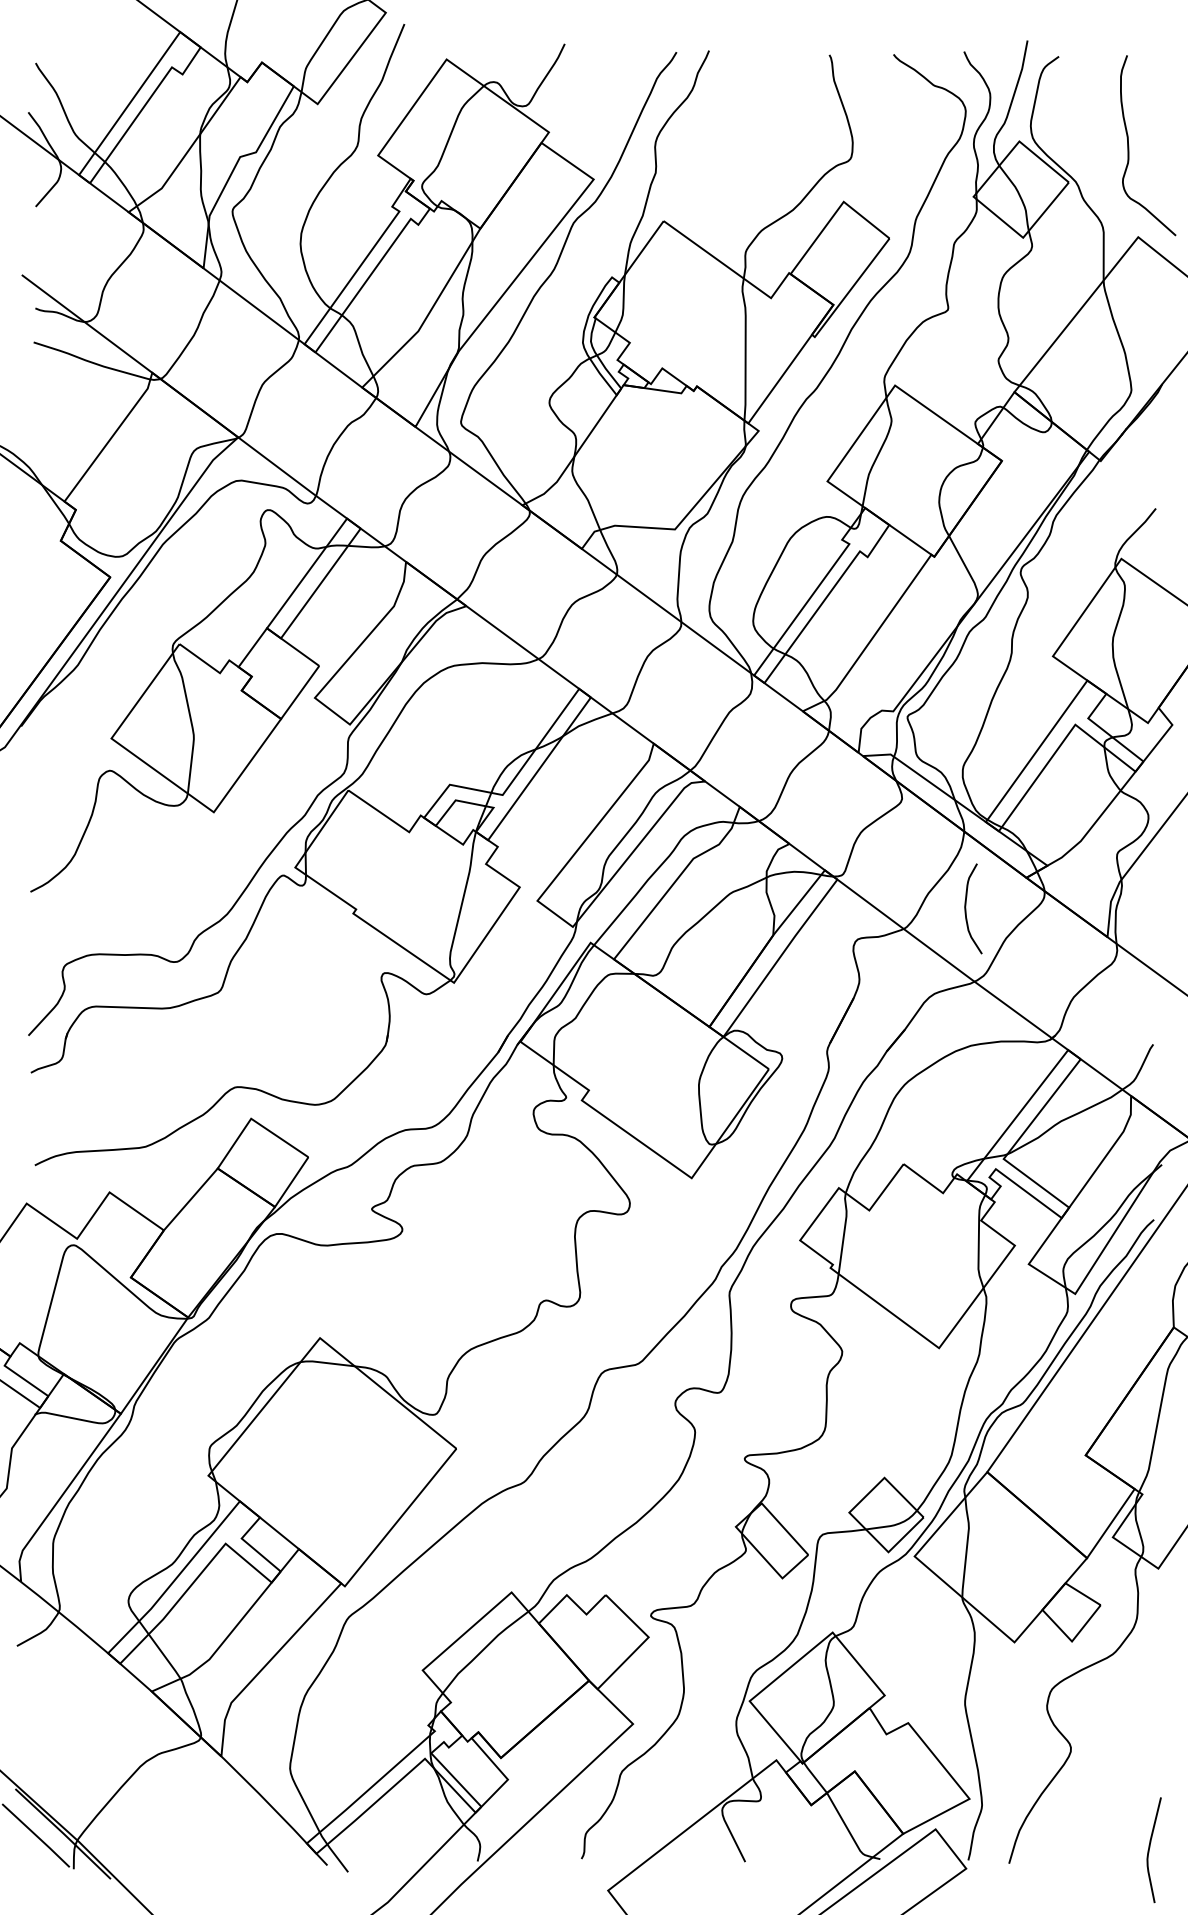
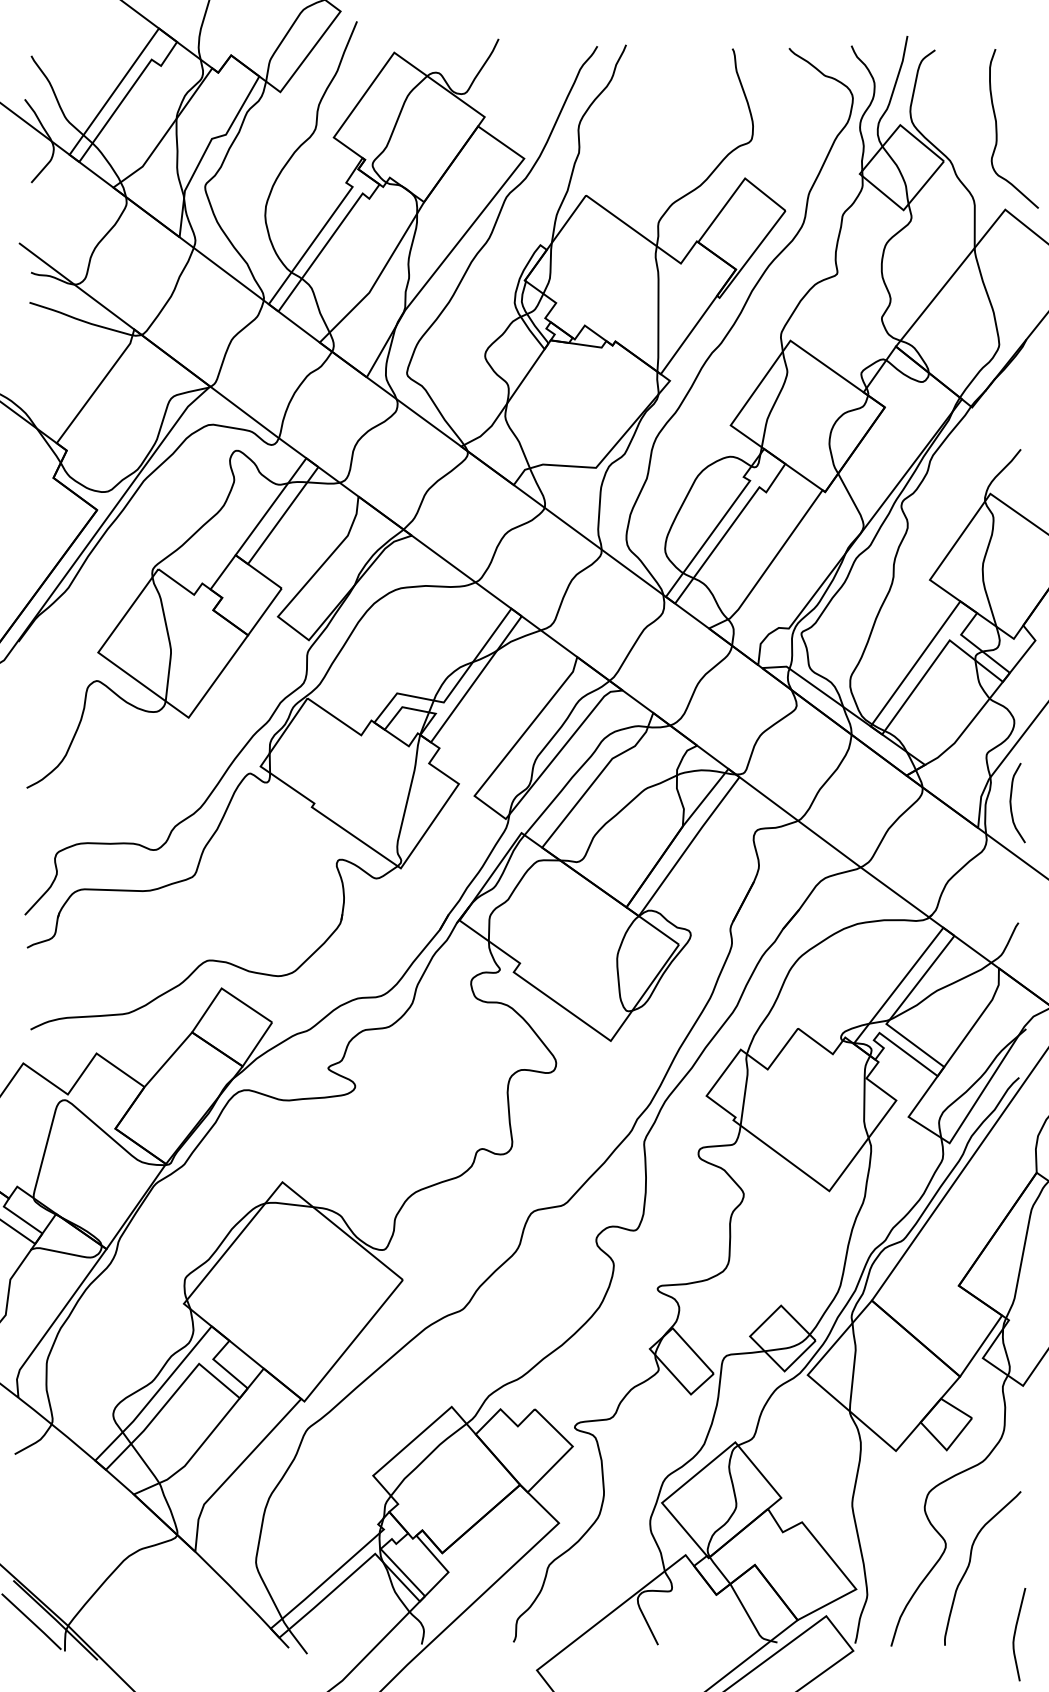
curve: (966, 908) -> (1011, 802), moved
curve: (1098, 1769) -> (970, 1563), added

